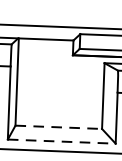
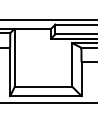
line: (58, 127) -> (43, 86), dashed -> solid
line: (61, 142) -> (45, 96), dashed -> solid

